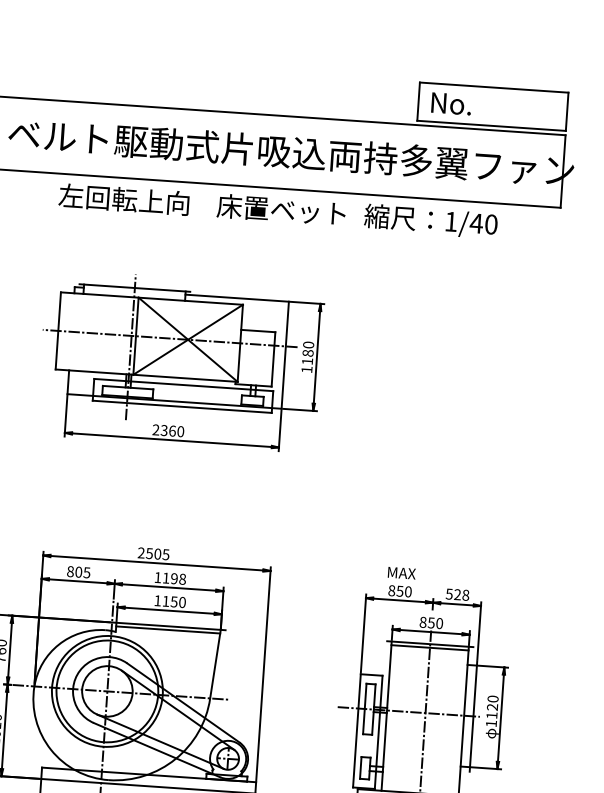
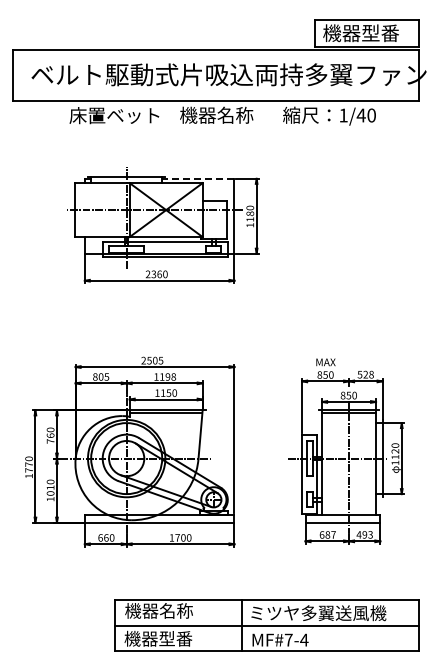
text: (483, 106) -> (360, 33), No. -> 機器型番
text: (123, 199) -> (114, 115), 左回転上向 -> 床置ベット
text: (280, 208) -> (224, 114), 床置ベット -> 機器名称
line: (236, 297) -> (197, 178), solid -> dashed

